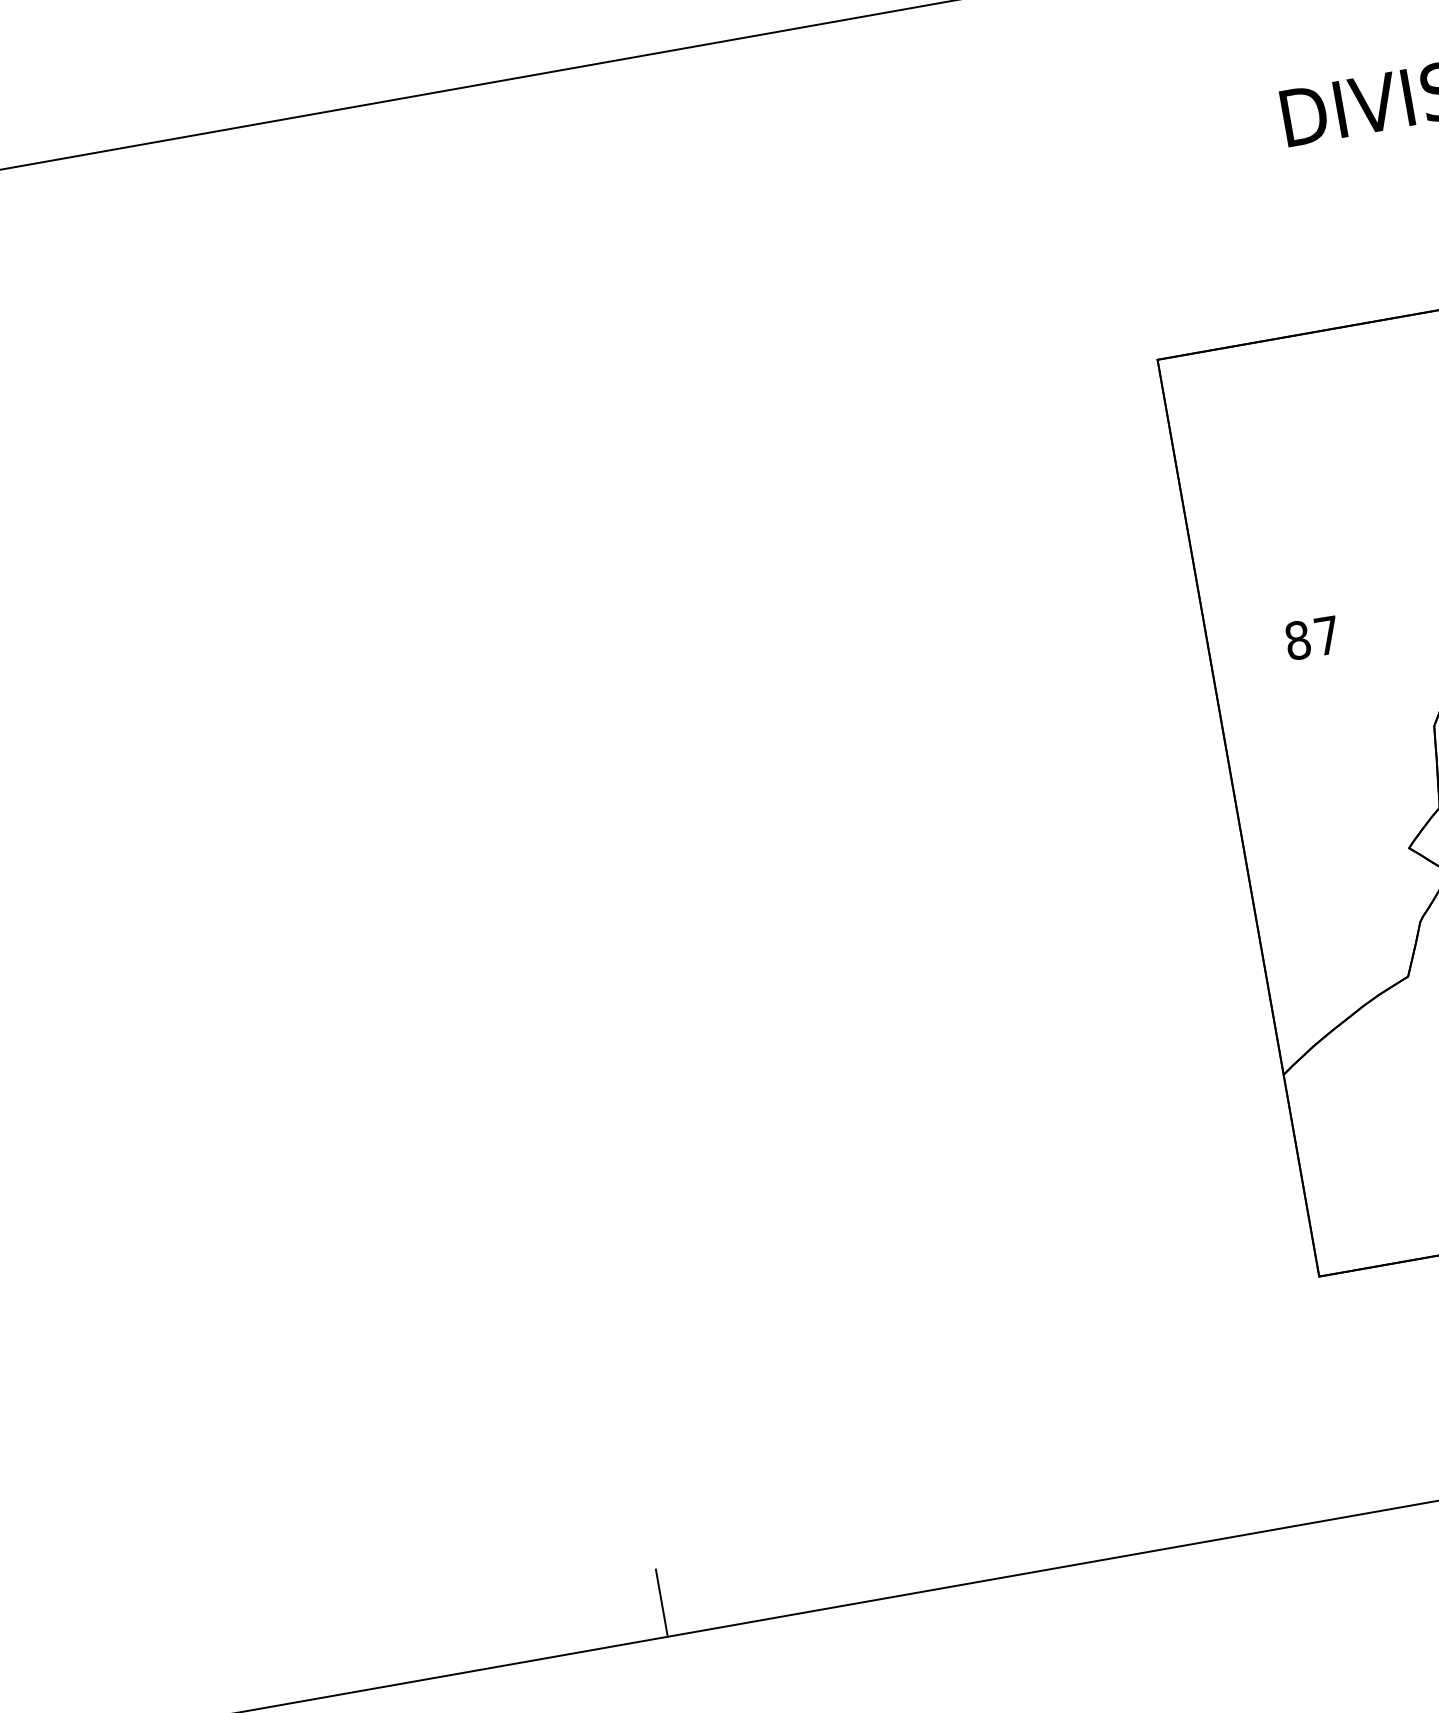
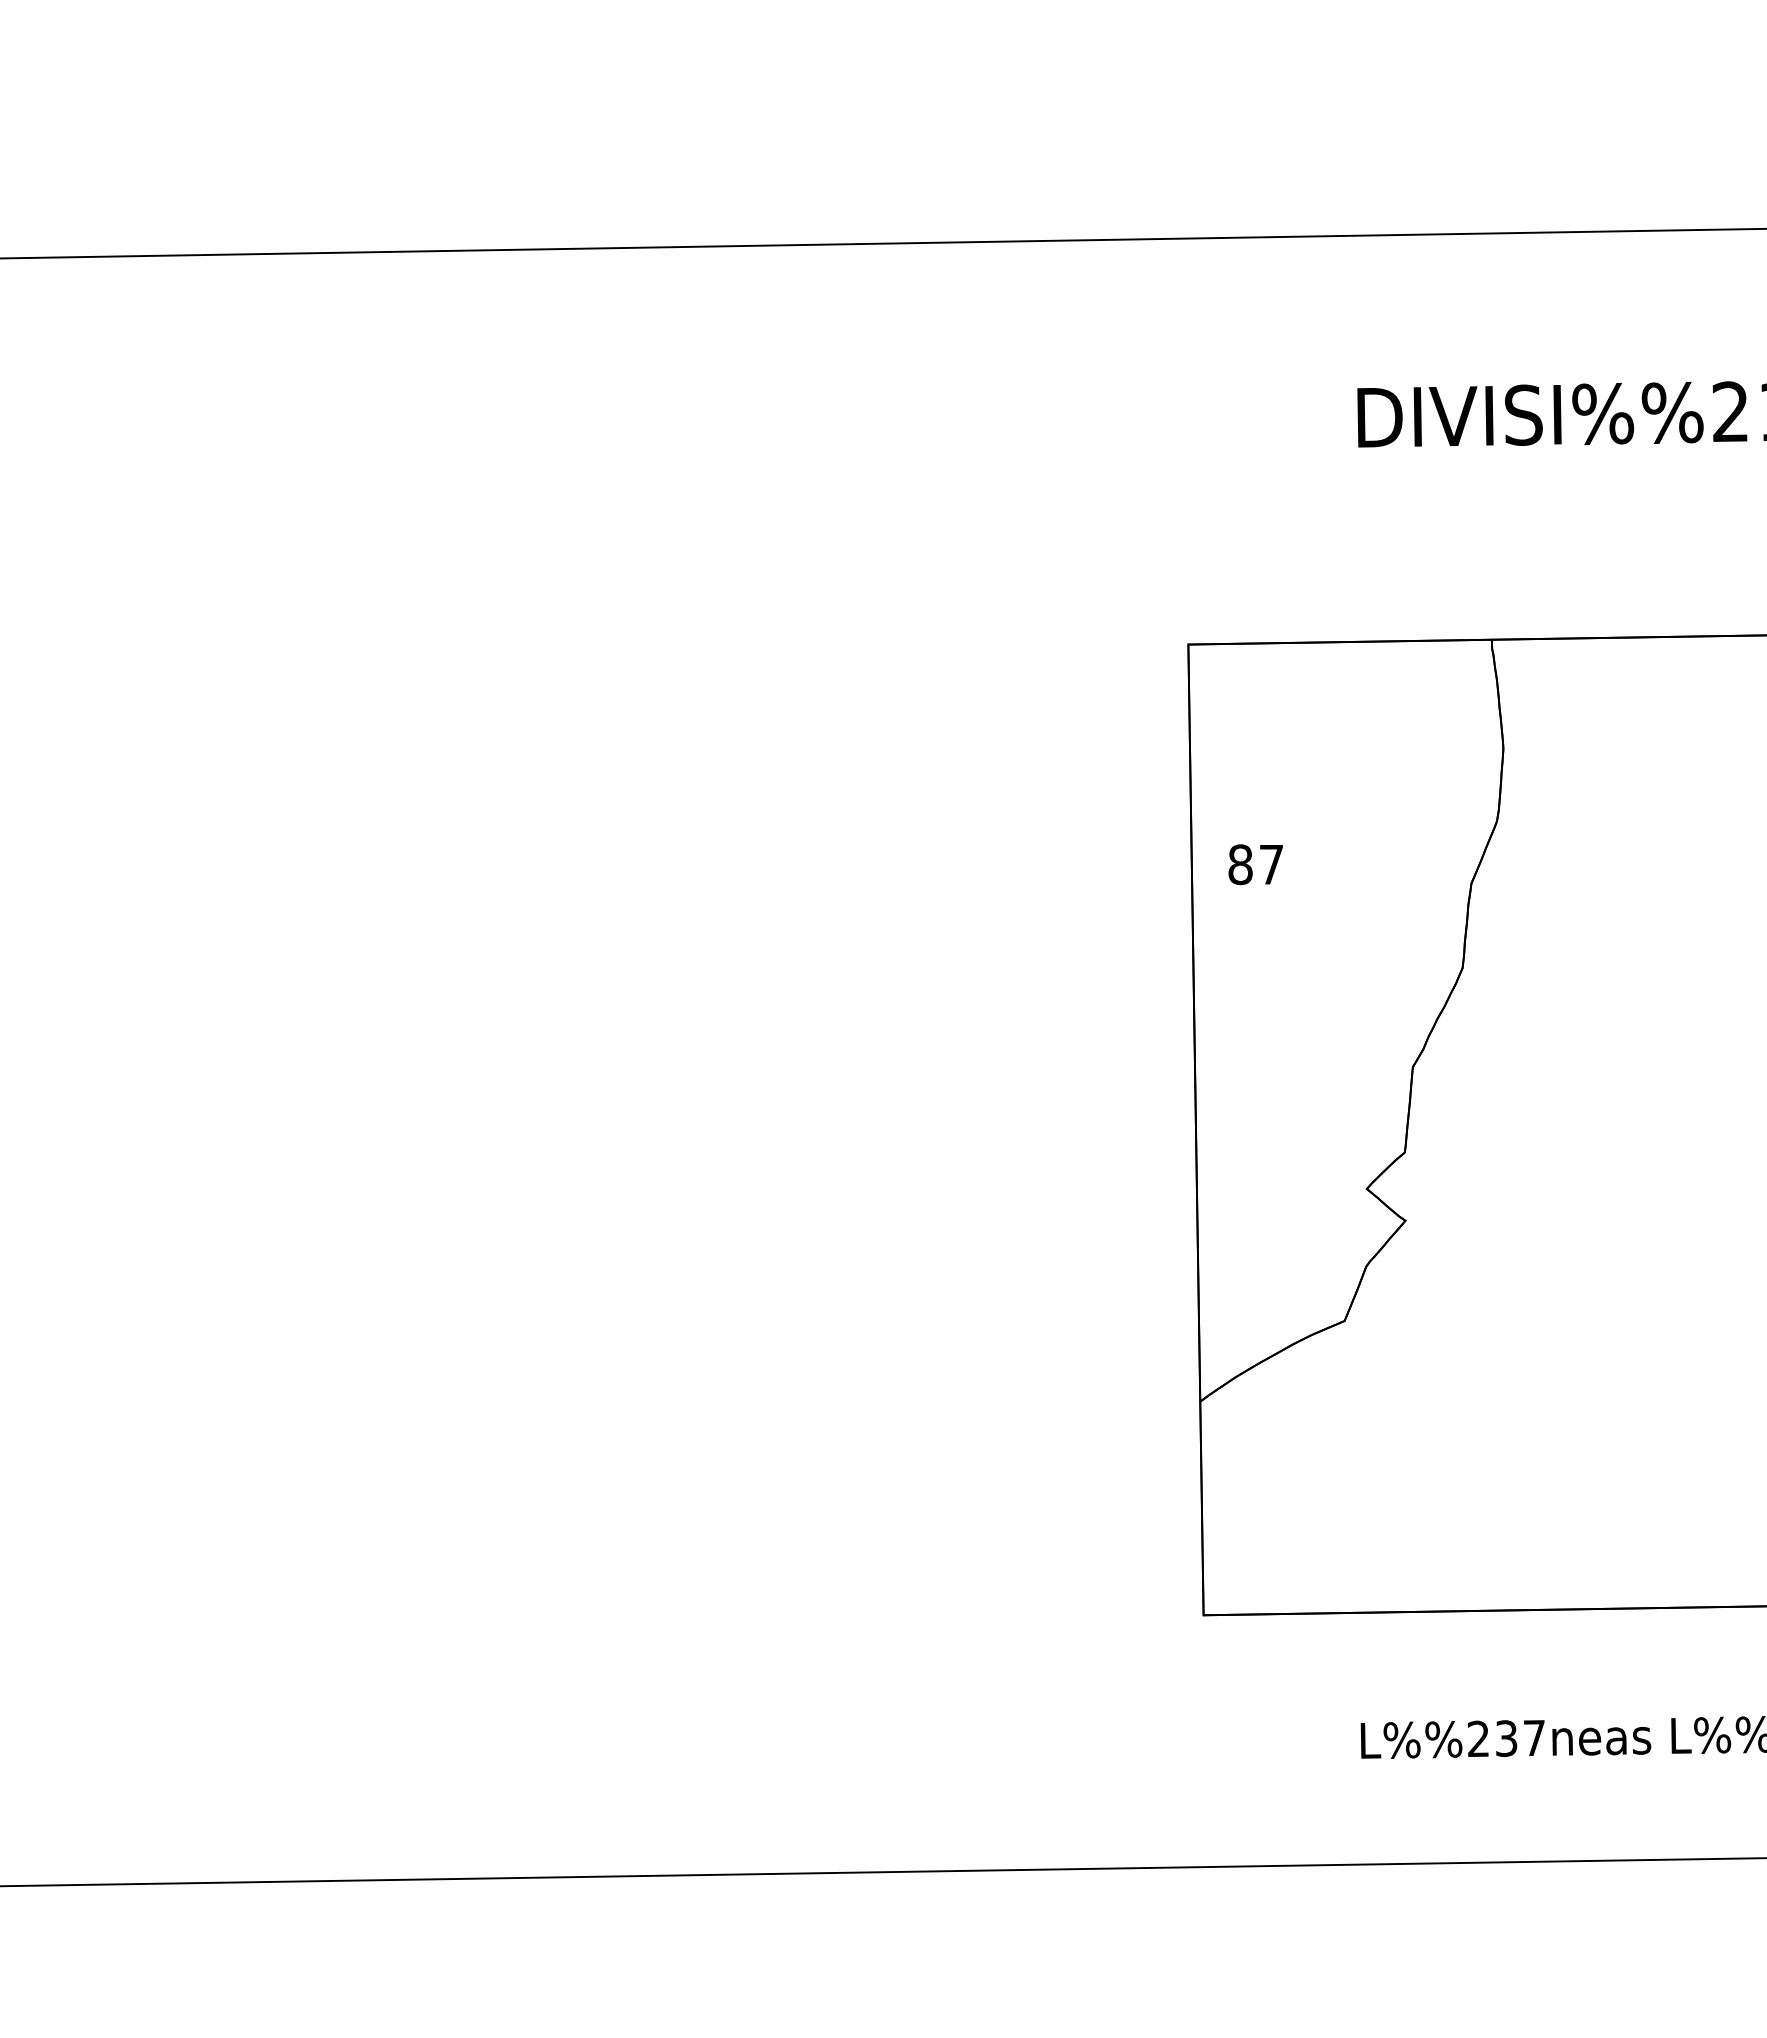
text: (1312, 638) -> (1255, 864), moved
line: (661, 1602) -> (472, 1842), removed

